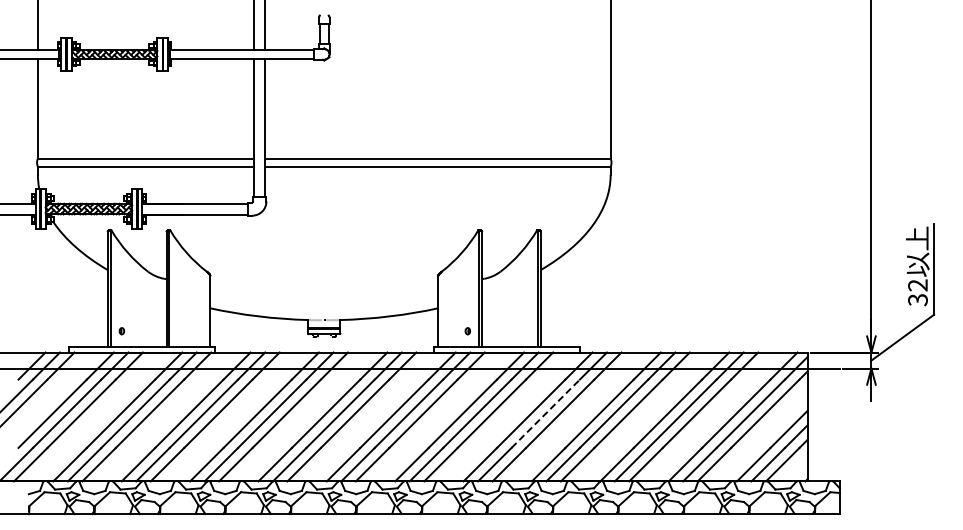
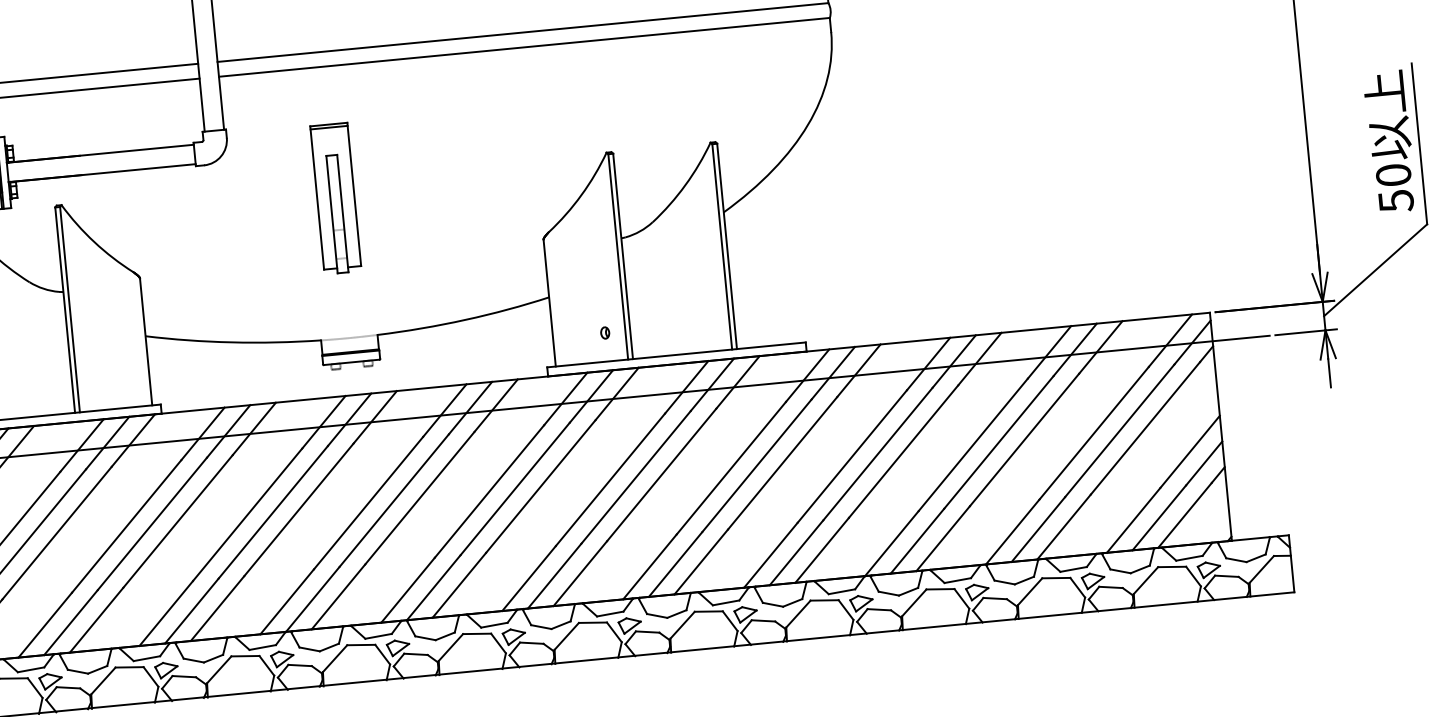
part: (324, 241) -> (336, 198), added
text: (917, 292) -> (1393, 187), 32 -> 50
line: (546, 413) -> (758, 465), dashed -> solid

